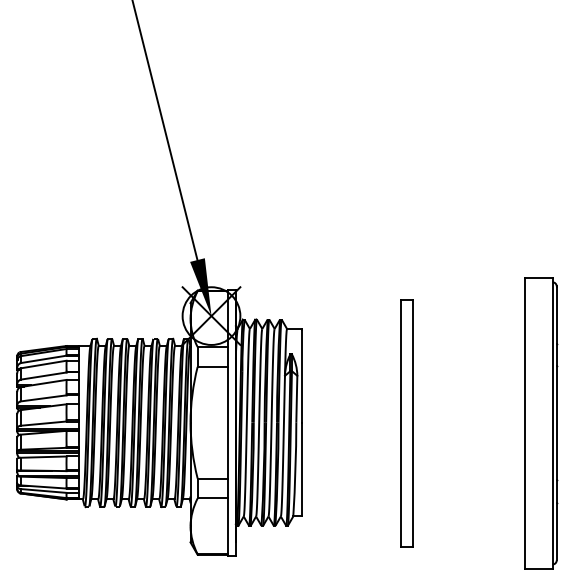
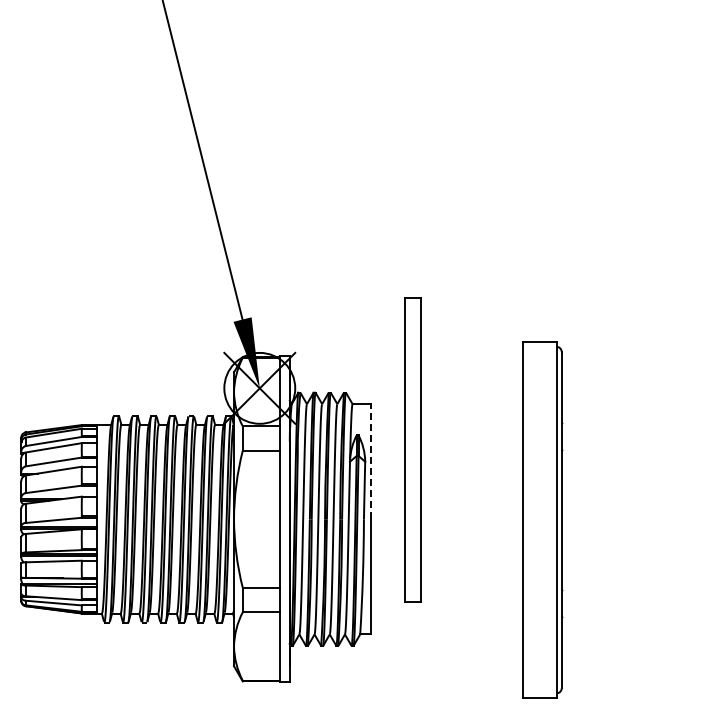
line: (301, 376) -> (370, 462), solid -> dashed
part: (406, 422) -> (412, 449), moved
part: (541, 422) -> (542, 519), moved

